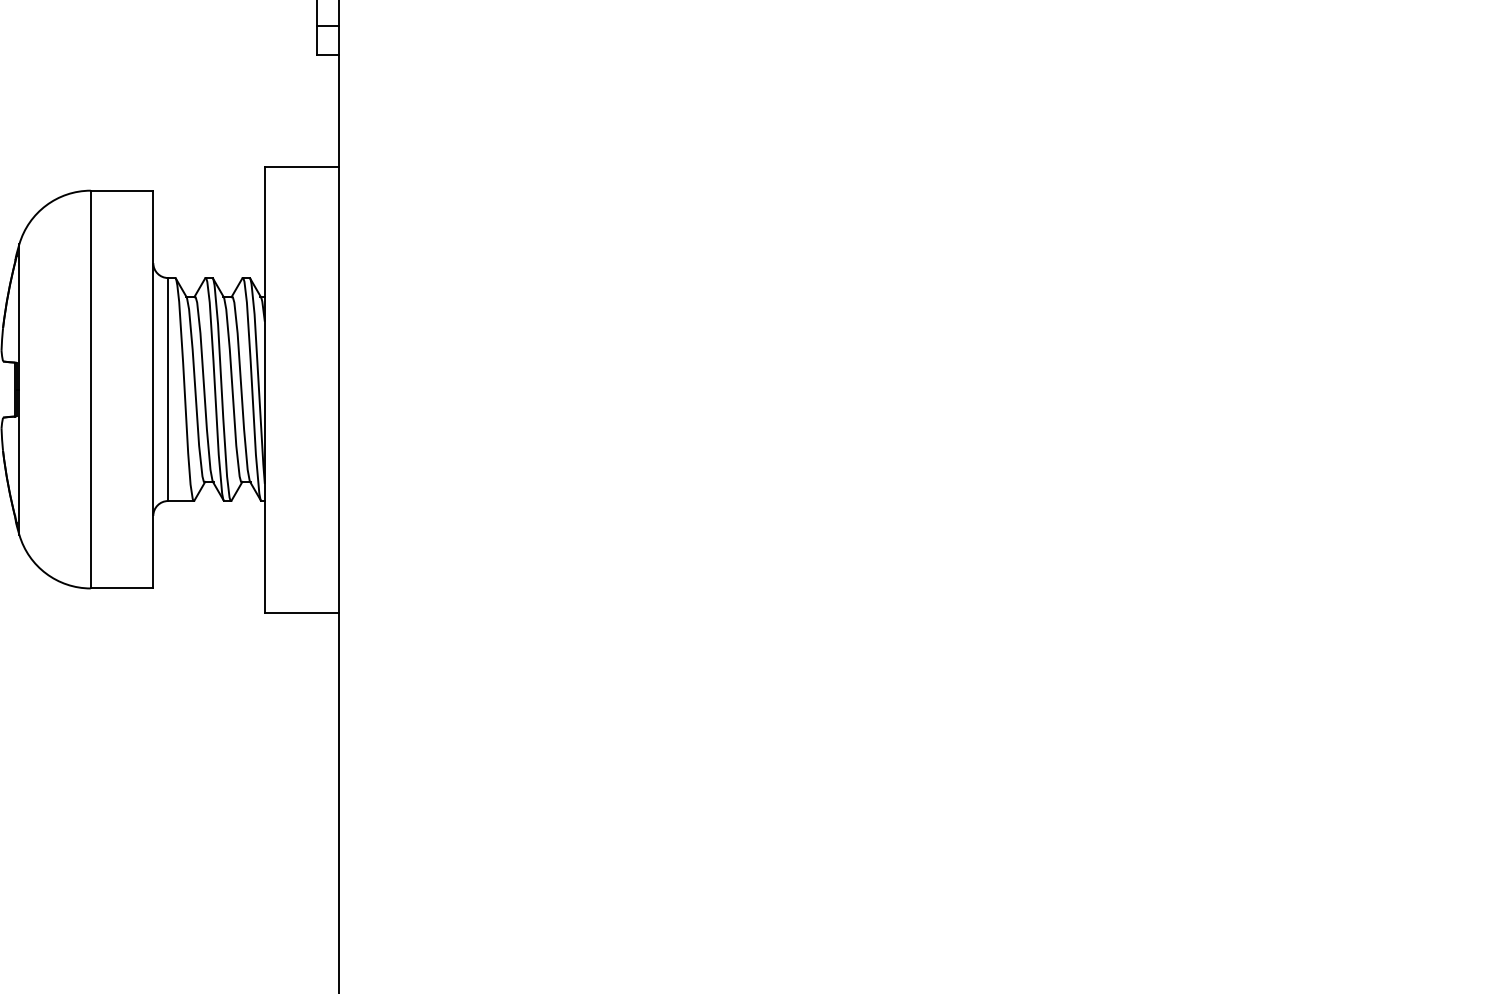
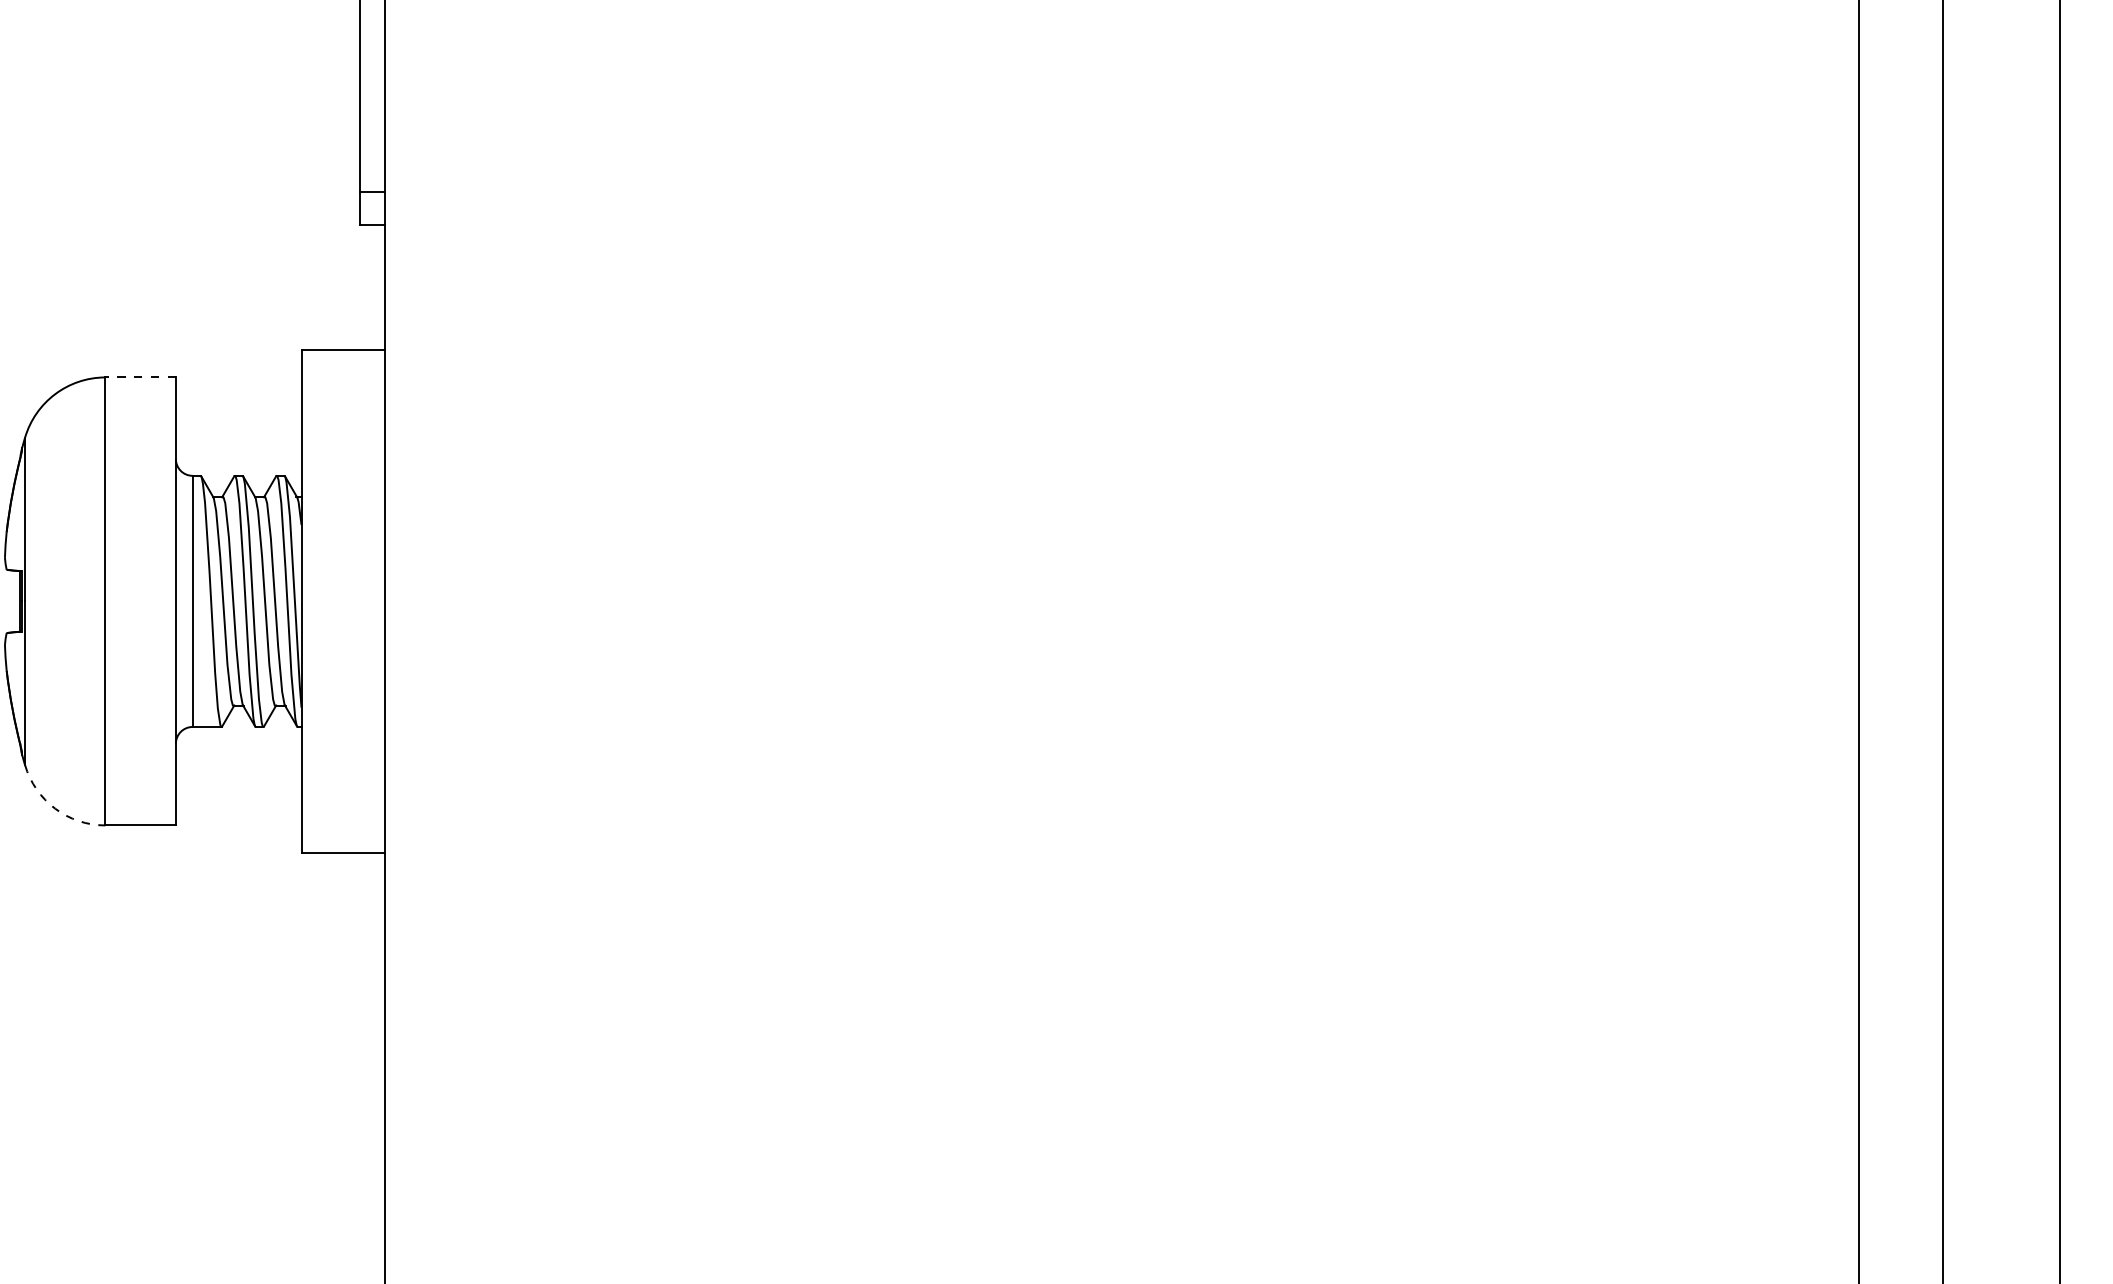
line: (121, 190) -> (140, 377), solid -> dashed
arc: (46, 573) -> (55, 808), solid -> dashed

